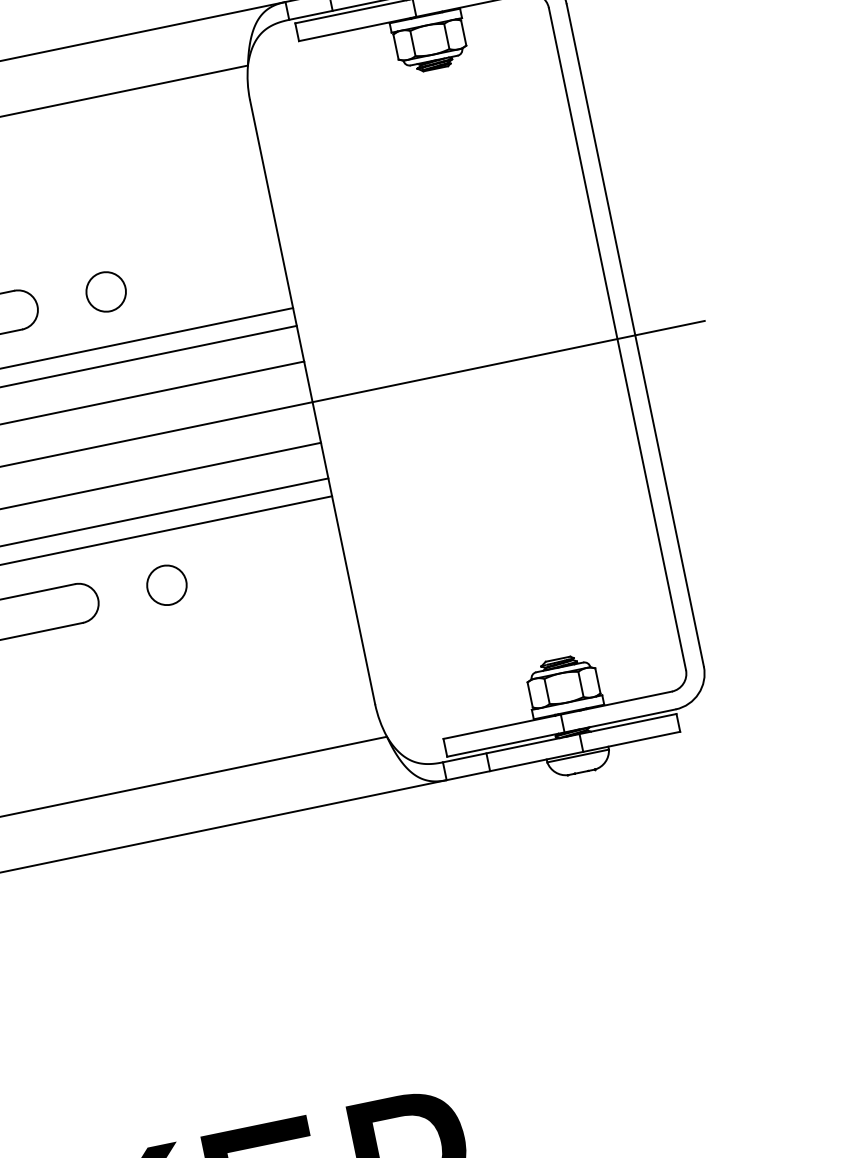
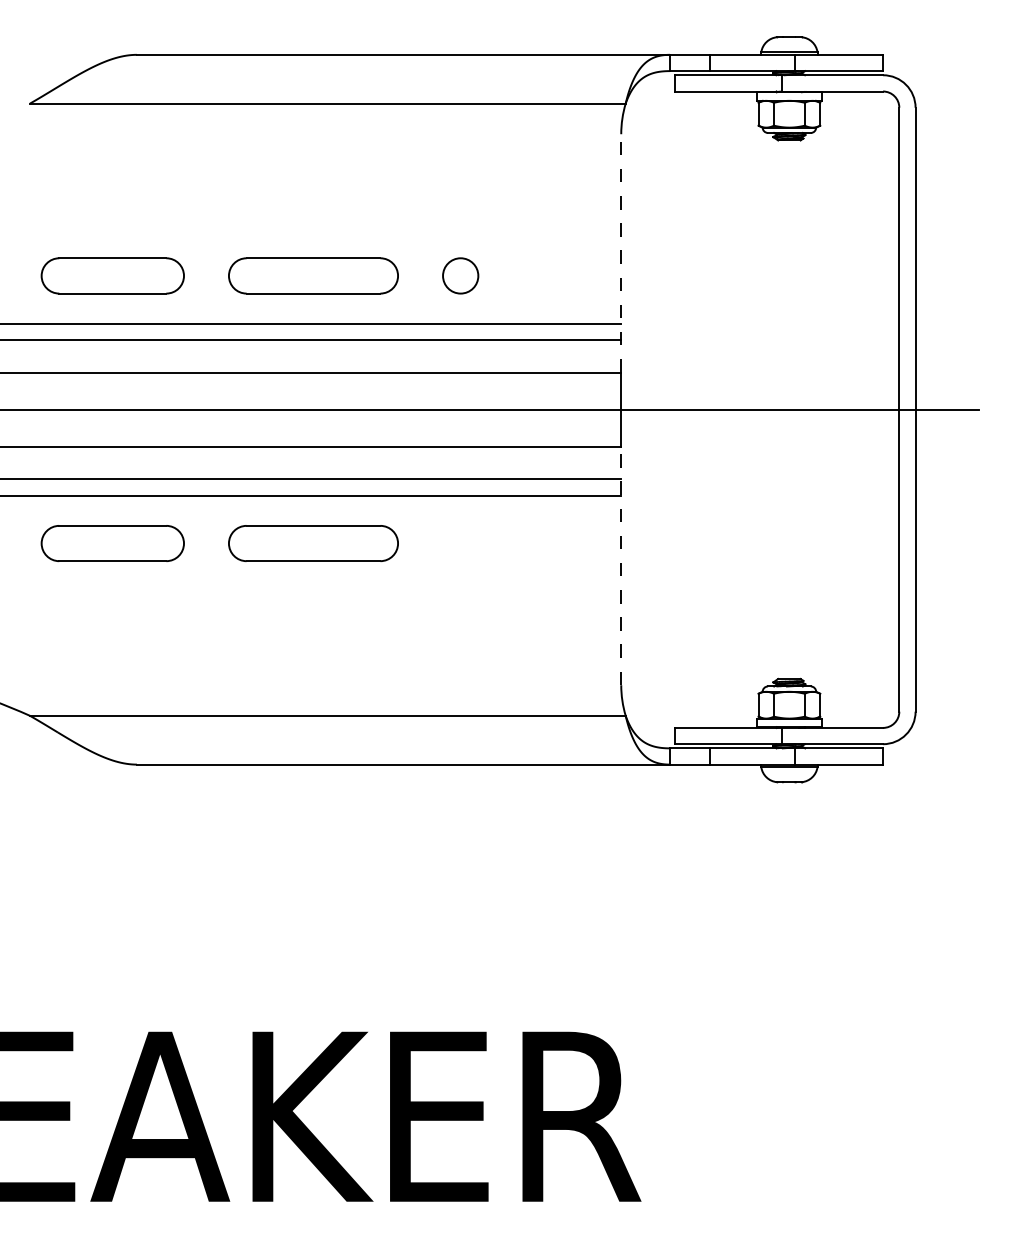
line: (277, 229) -> (621, 252), solid -> dashed
line: (348, 572) -> (621, 565), solid -> dashed
circle: (166, 585) -> (460, 543), removed

